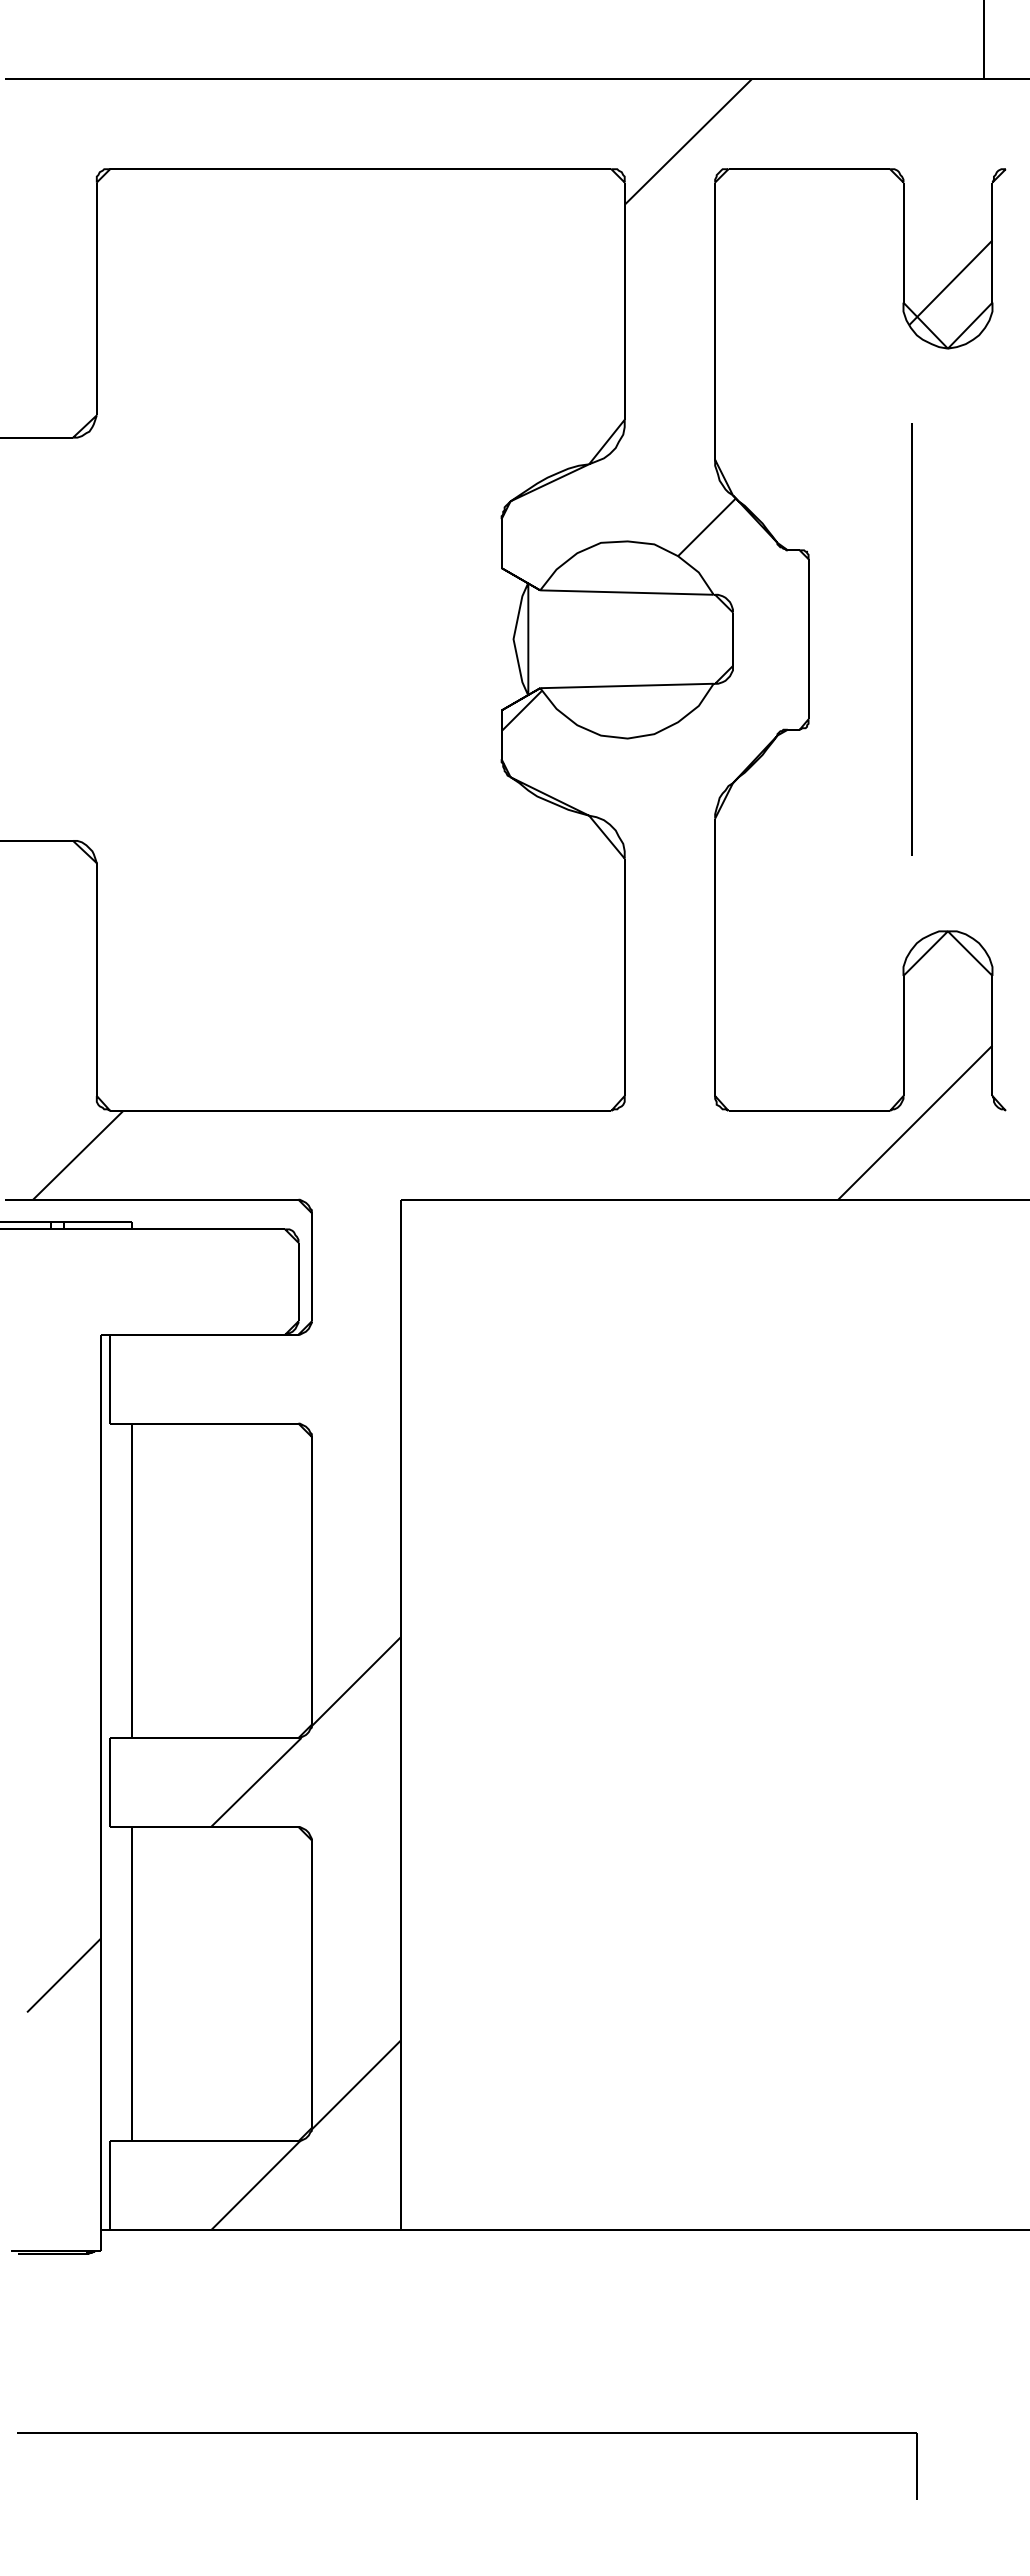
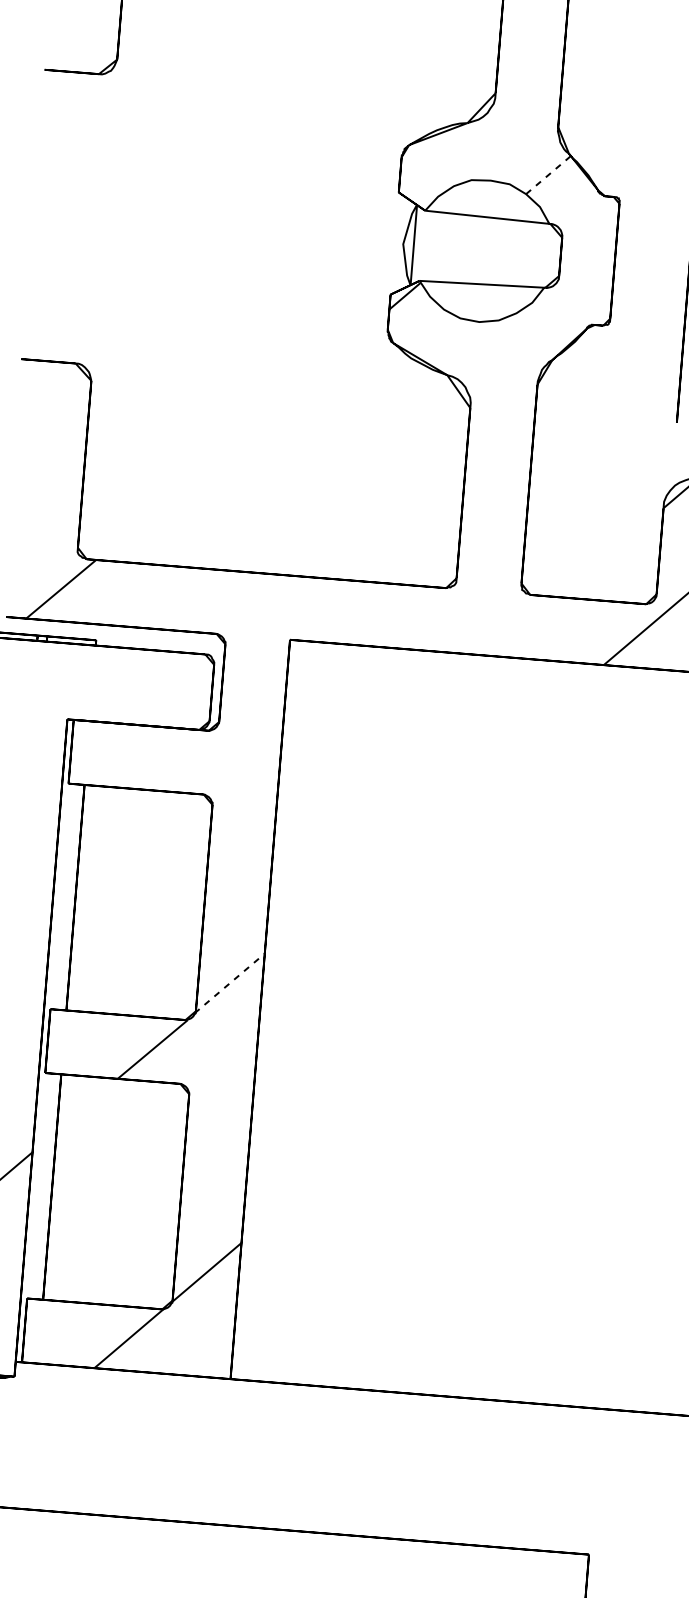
line: (707, 527) -> (548, 175), solid -> dashed
line: (355, 1682) -> (229, 983), solid -> dashed

